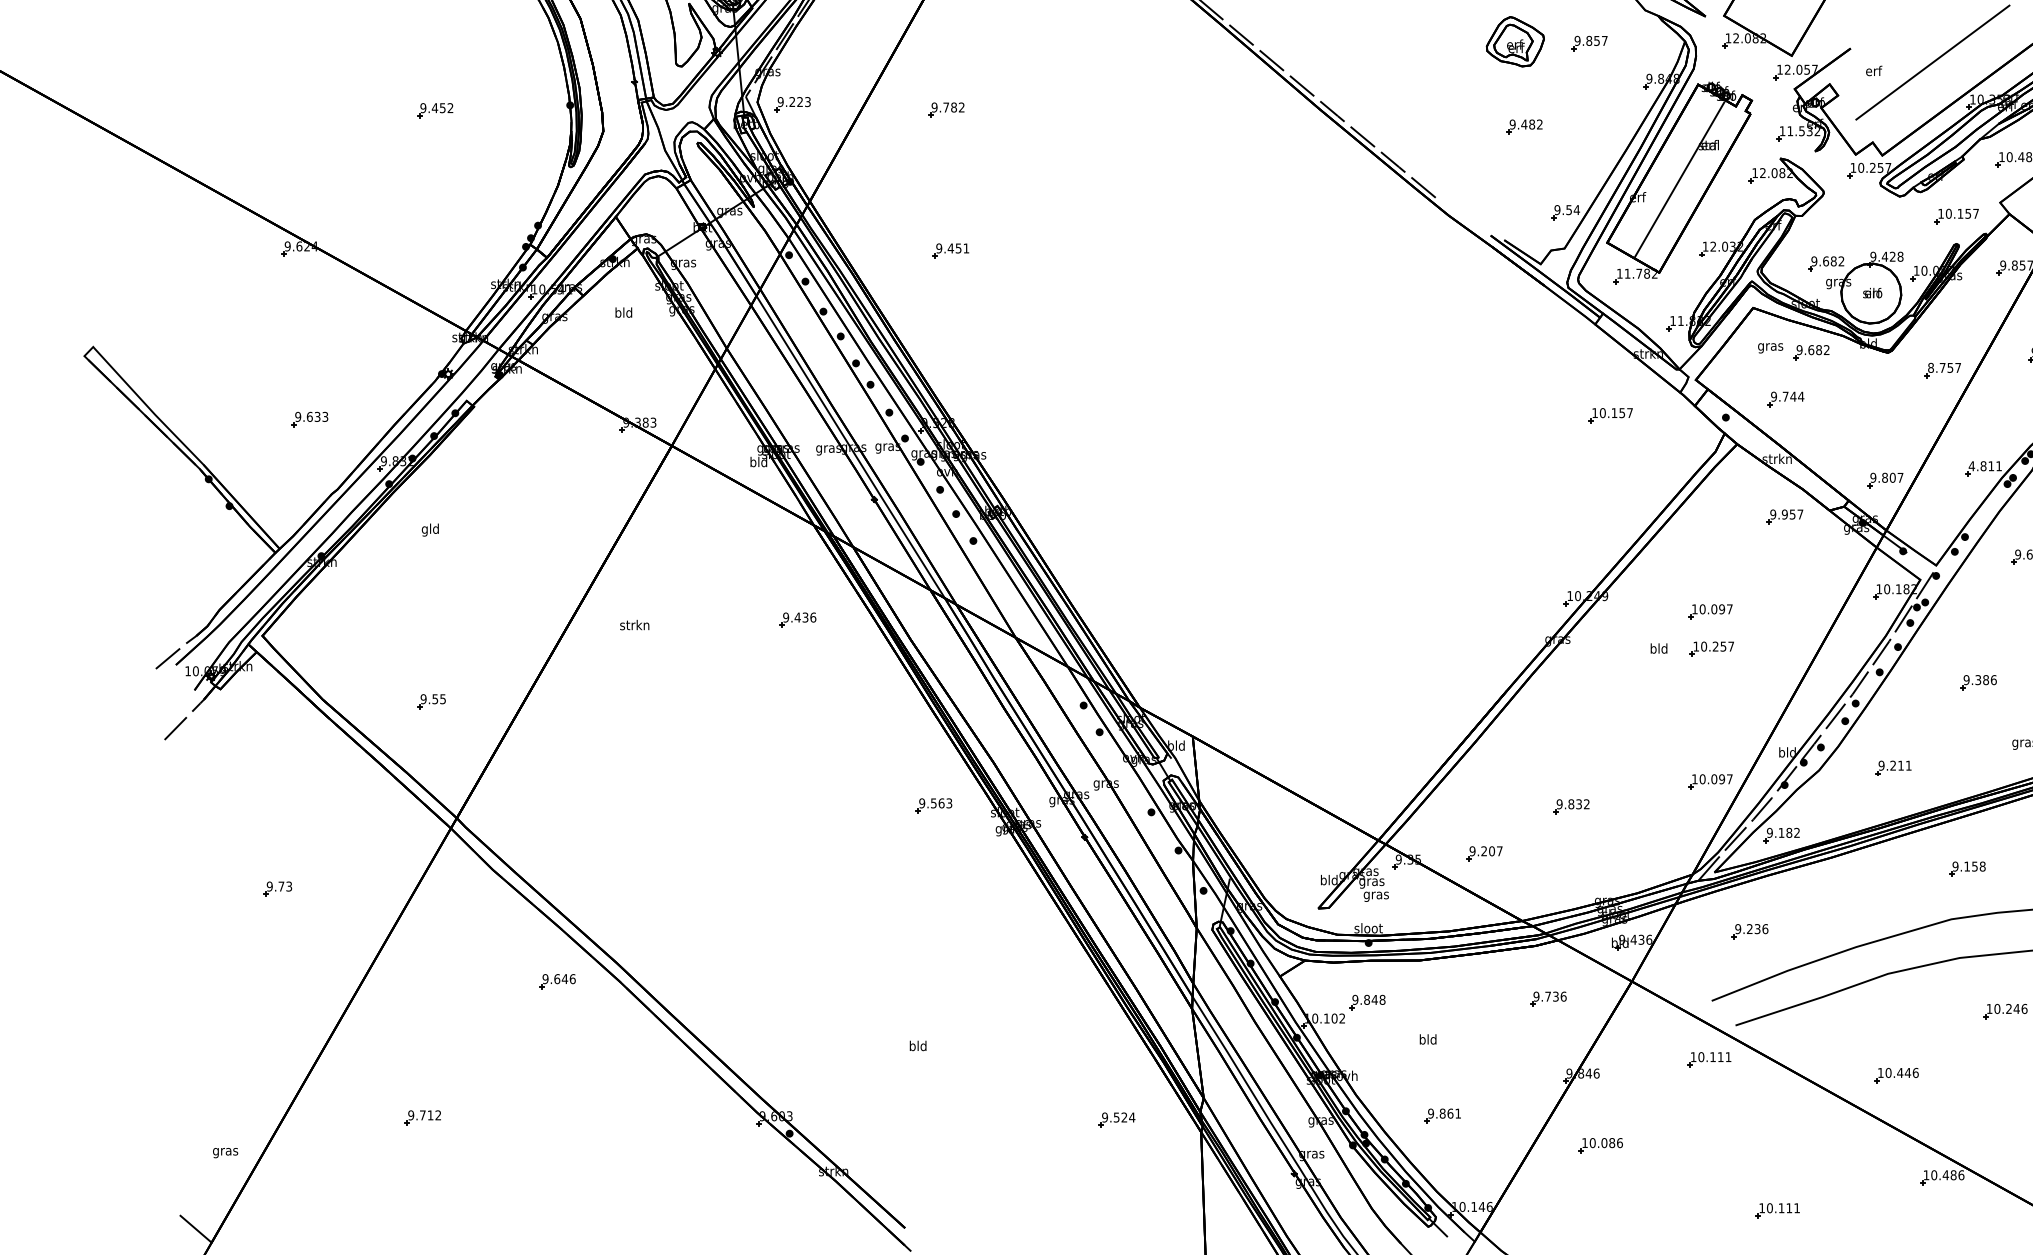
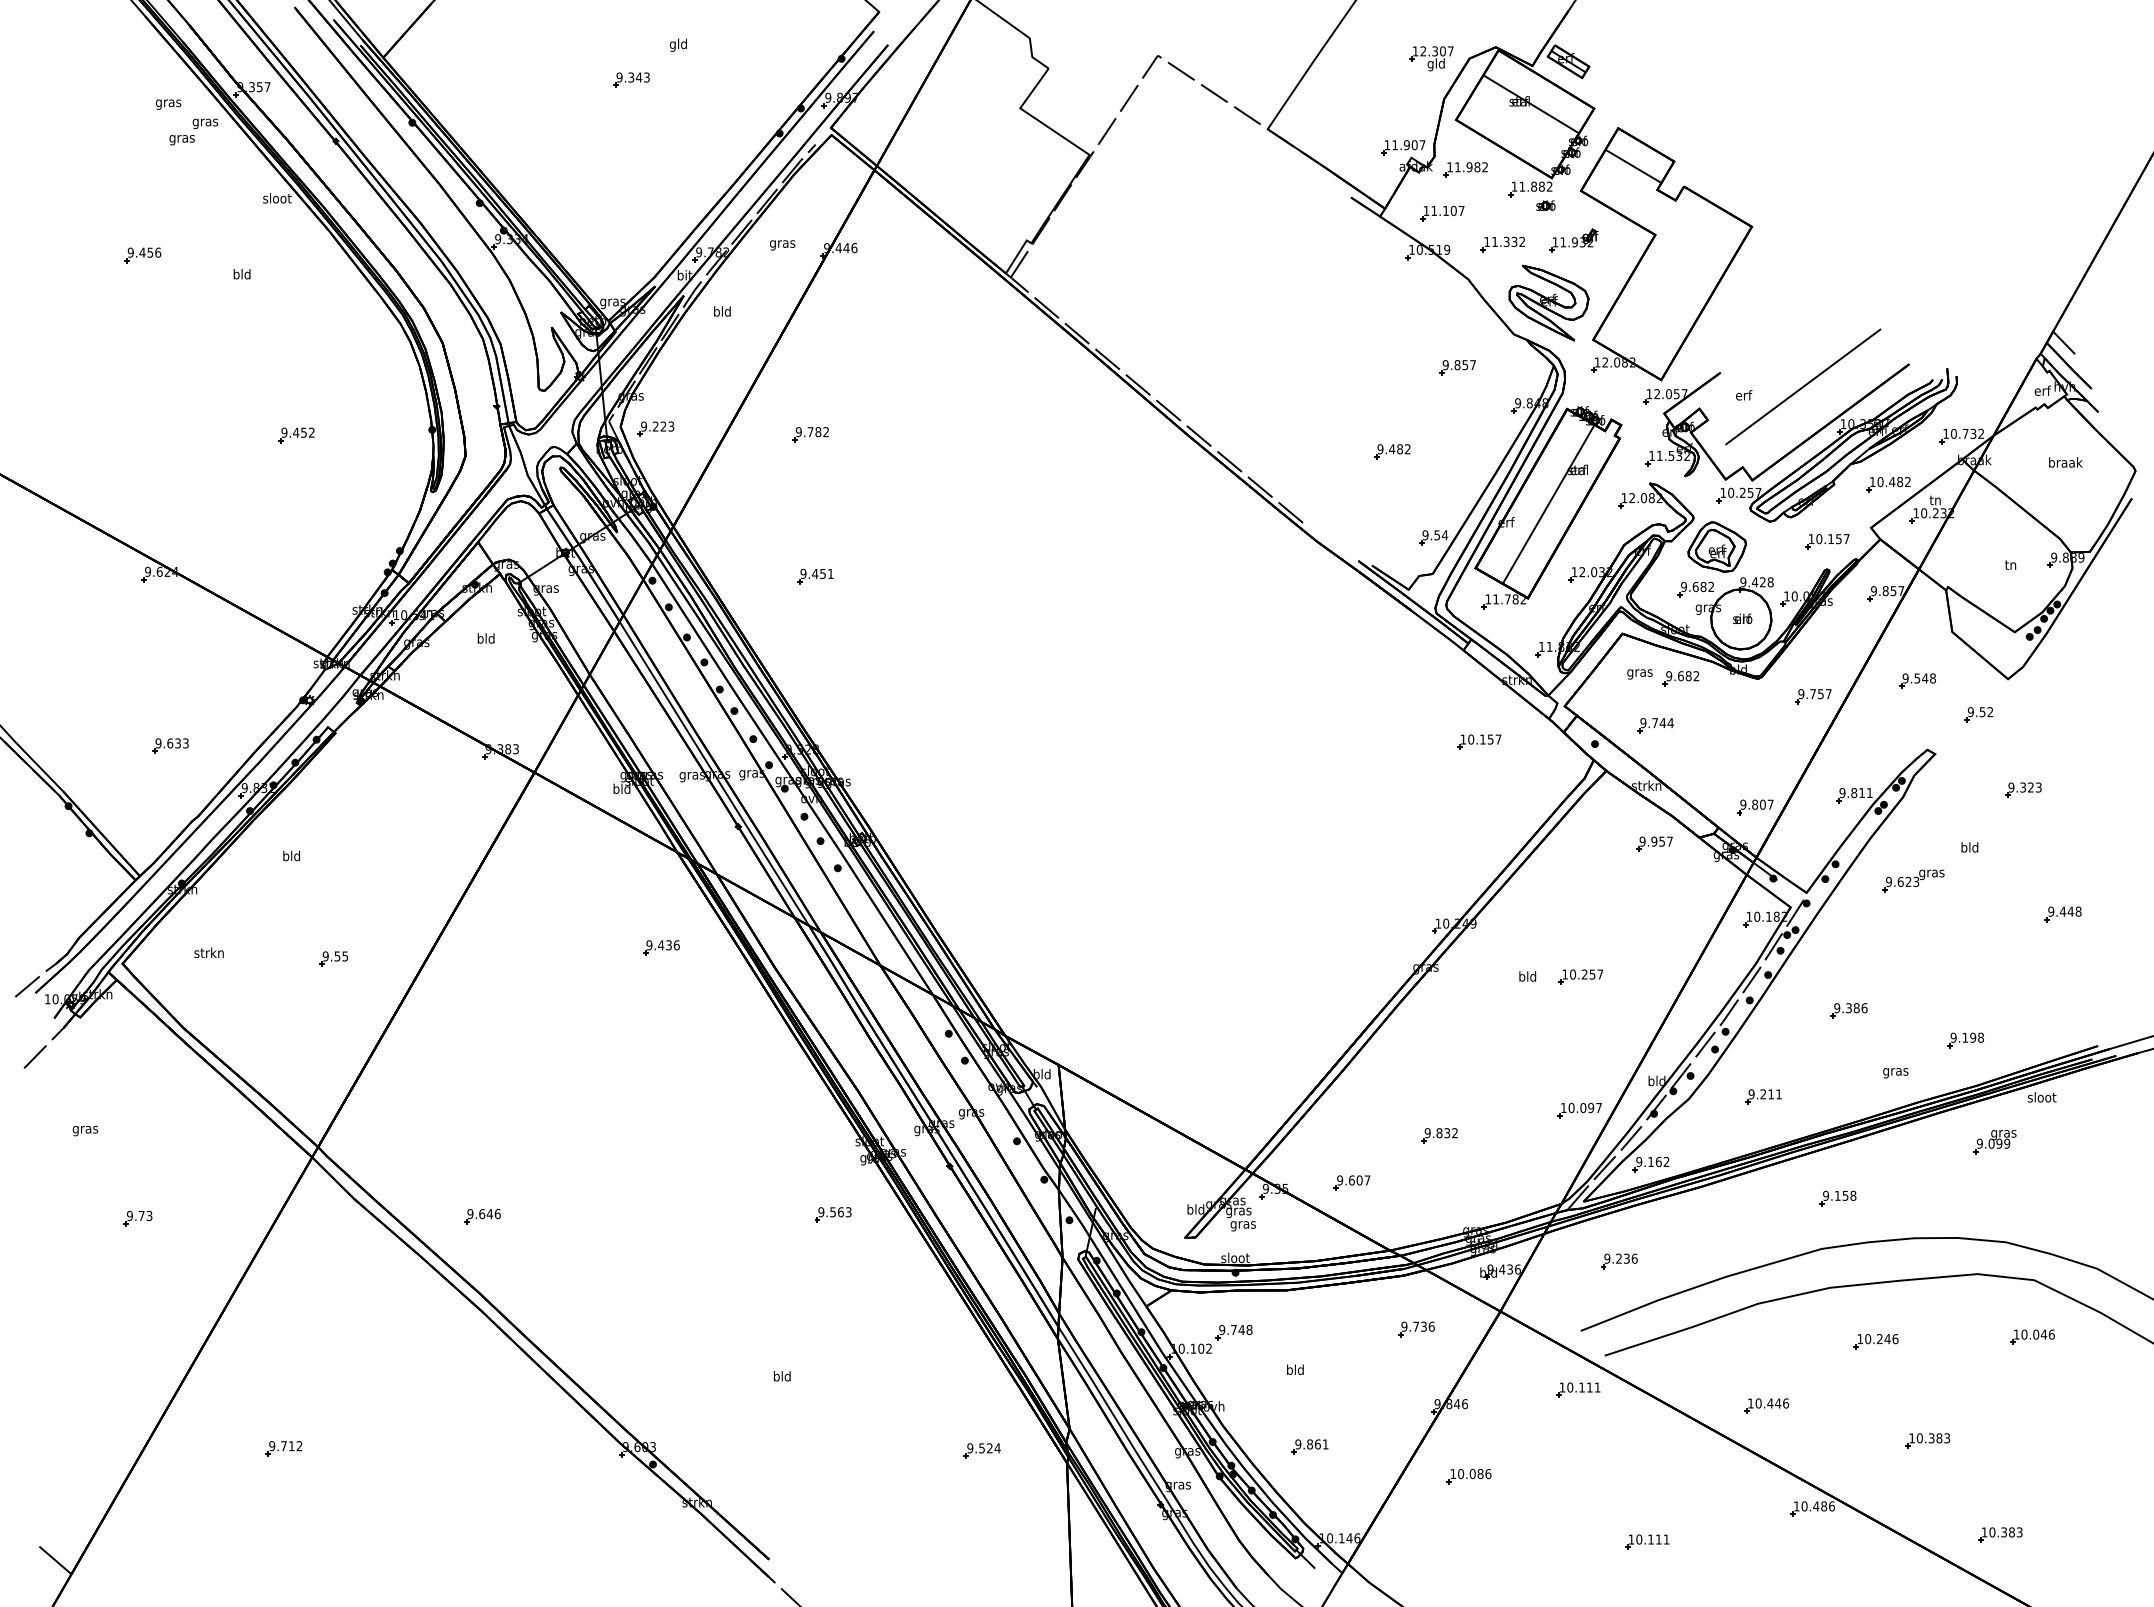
part: (1514, 41) -> (1716, 546), moved
text: (1931, 368) -> (1801, 694), 8.757 -> 9.757
text: (1971, 466) -> (1842, 793), 4.811 -> 9.811
text: (425, 529) -> (286, 856), gld -> bld
part: (1710, 611) -> (1579, 939), removed
text: (634, 624) -> (208, 952), moved
part: (431, 701) -> (333, 958), moved
part: (934, 805) -> (833, 1214), moved
text: (1789, 832) -> (1658, 1161), 9.182 -> 9.162
text: (1483, 851) -> (1351, 1180), 9.207 -> 9.607
part: (557, 981) -> (482, 1216), moved
text: (1366, 1000) -> (1233, 1330), 9.848 -> 9.748
text: (225, 1153) -> (85, 1131), moved

